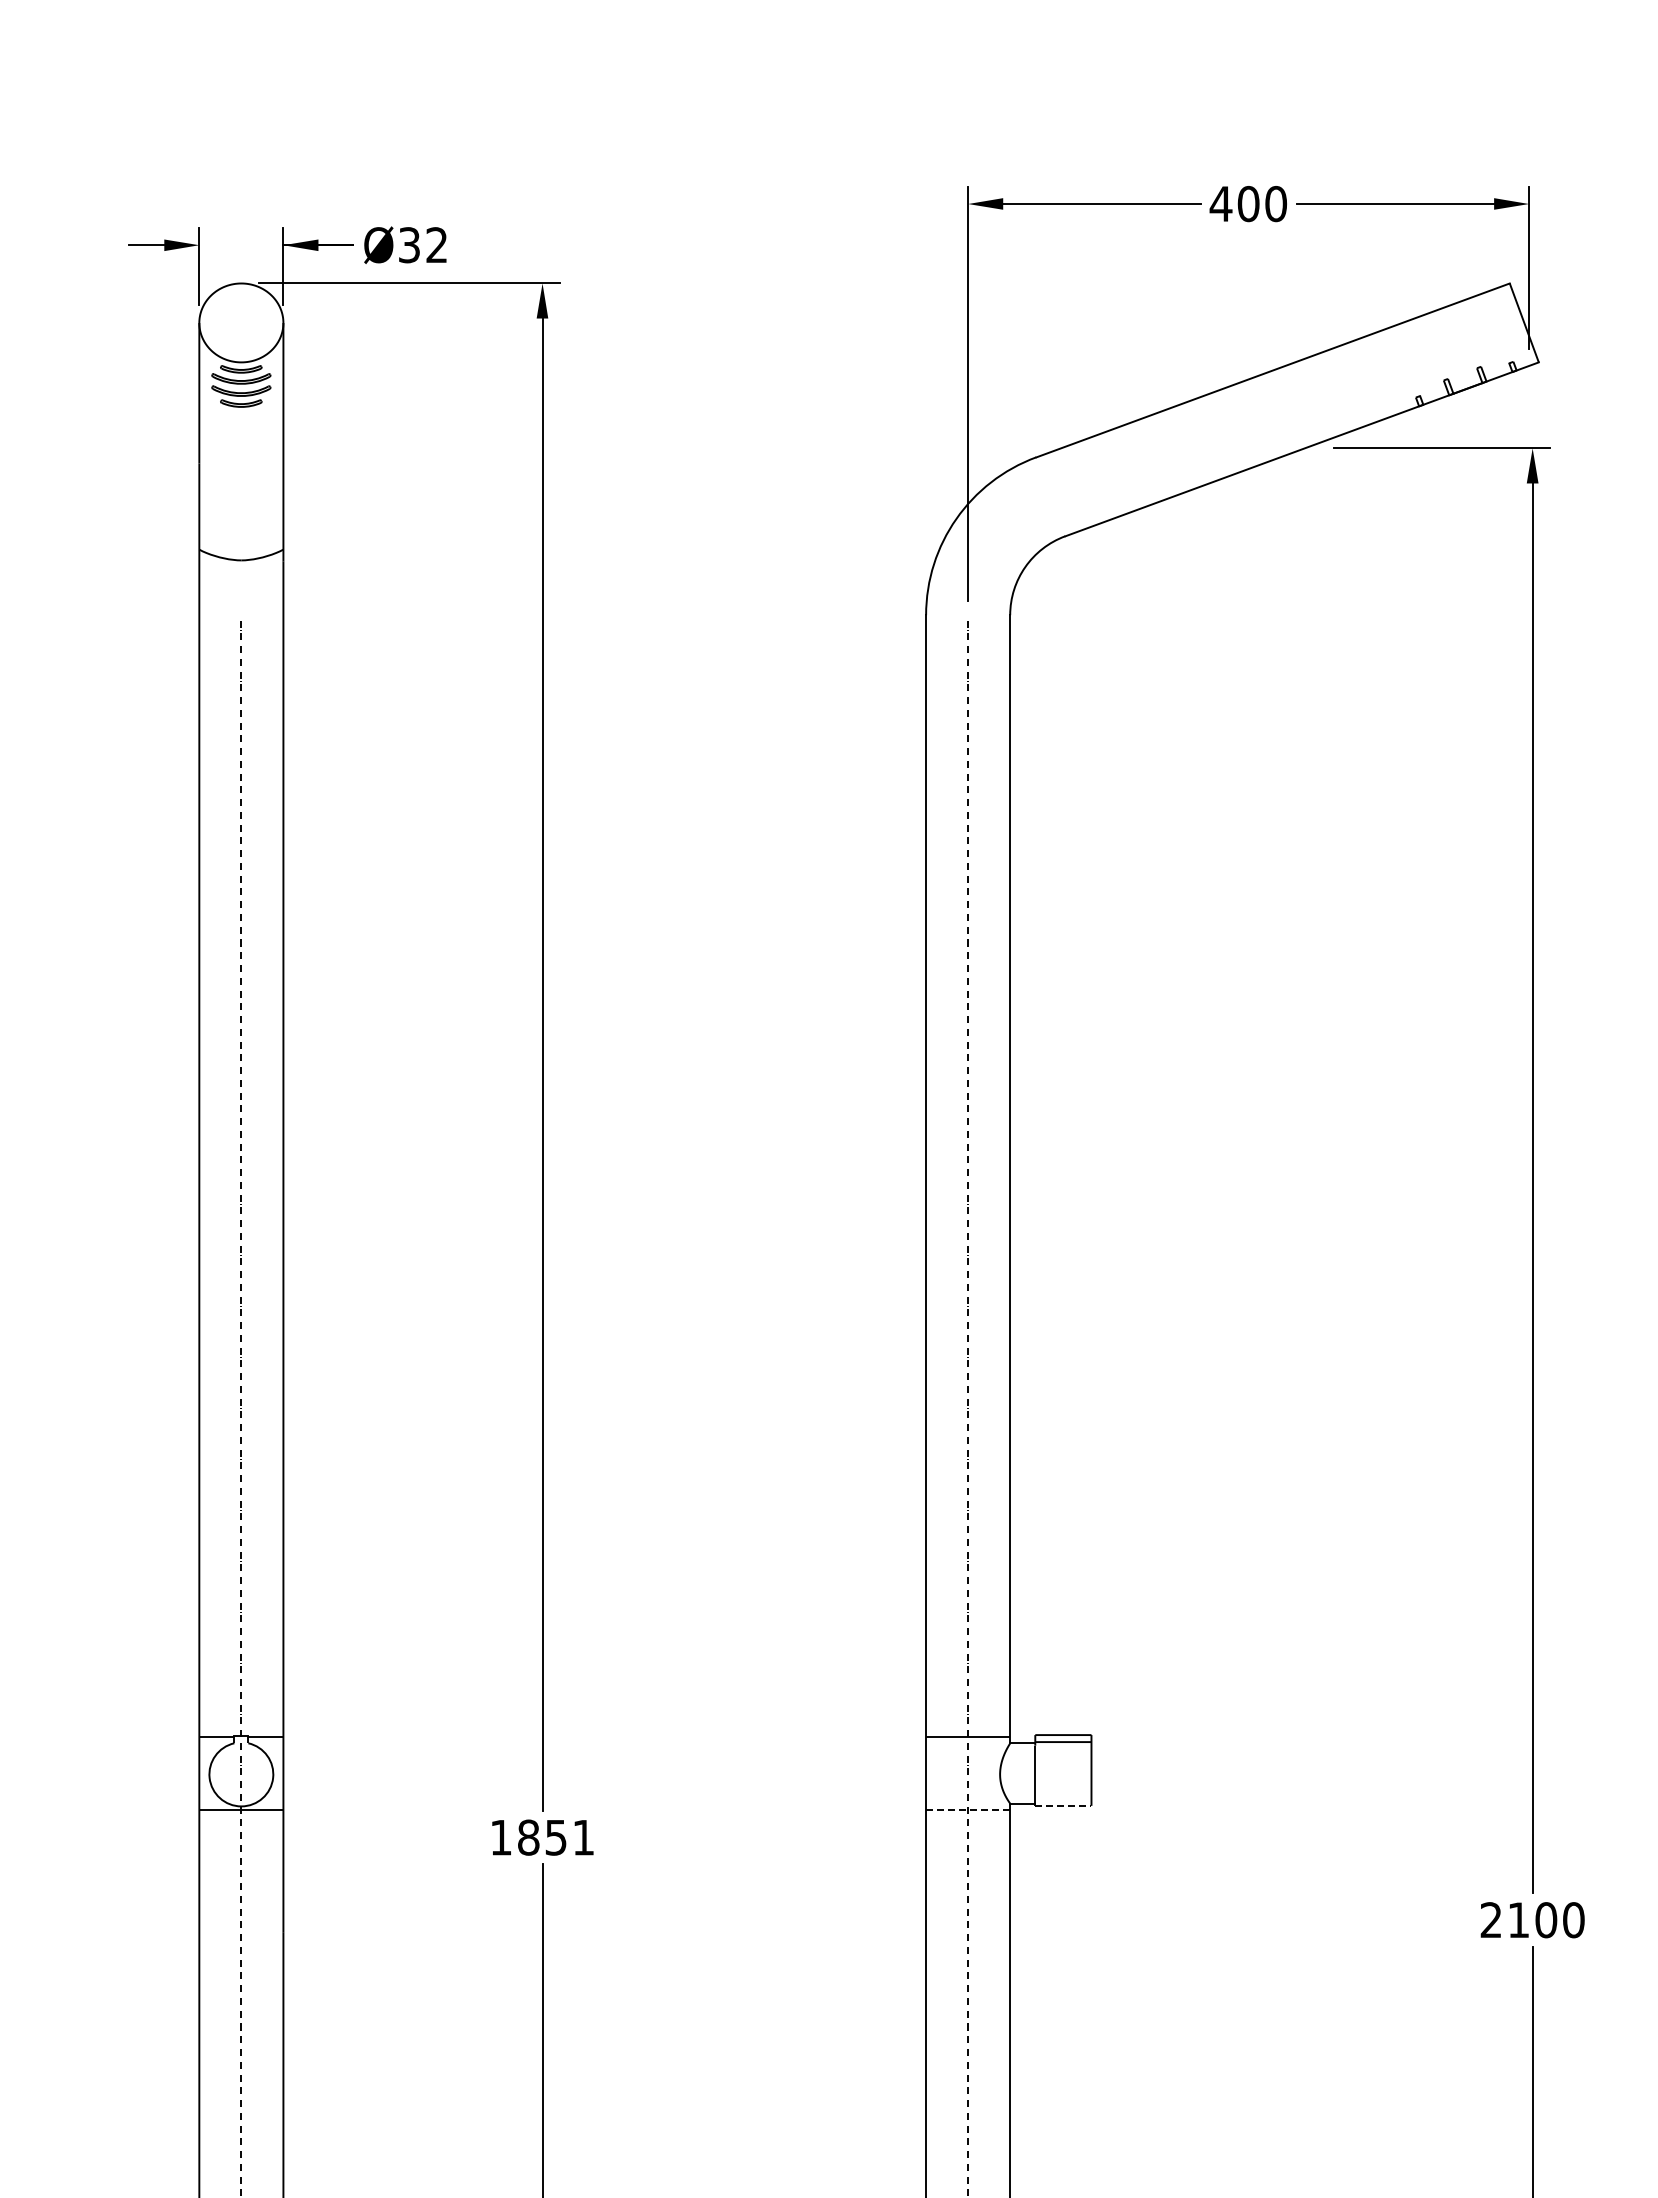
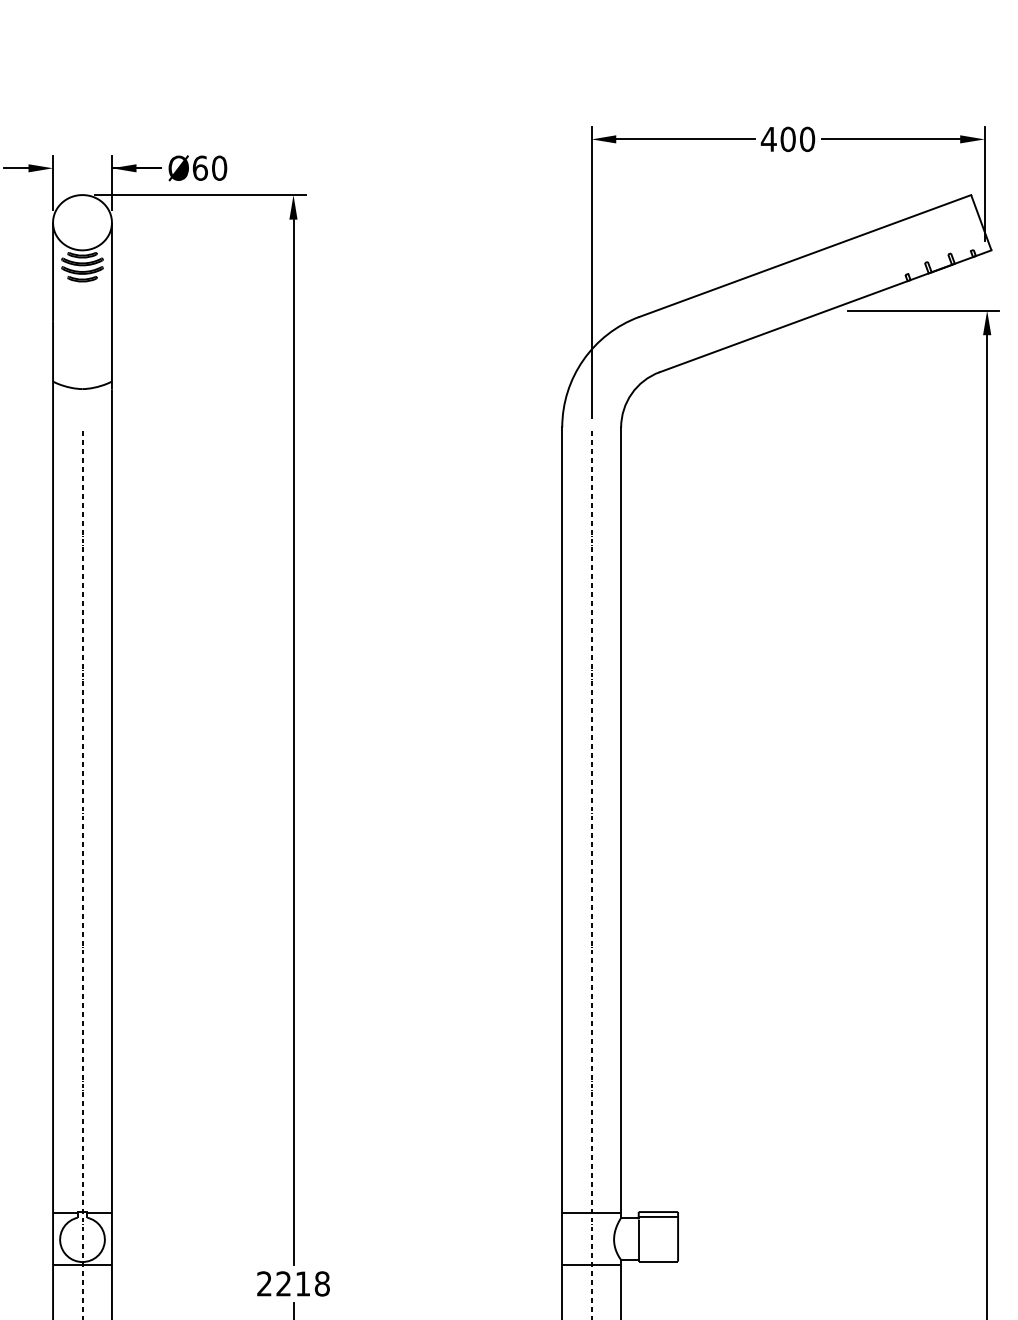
text: (422, 245) -> (209, 168), Ø32 -> Ø60
line: (1063, 1805) -> (658, 1261), dashed -> solid
line: (968, 1810) -> (591, 1264), dashed -> solid
text: (542, 1837) -> (293, 1283), 1851 -> 2218

